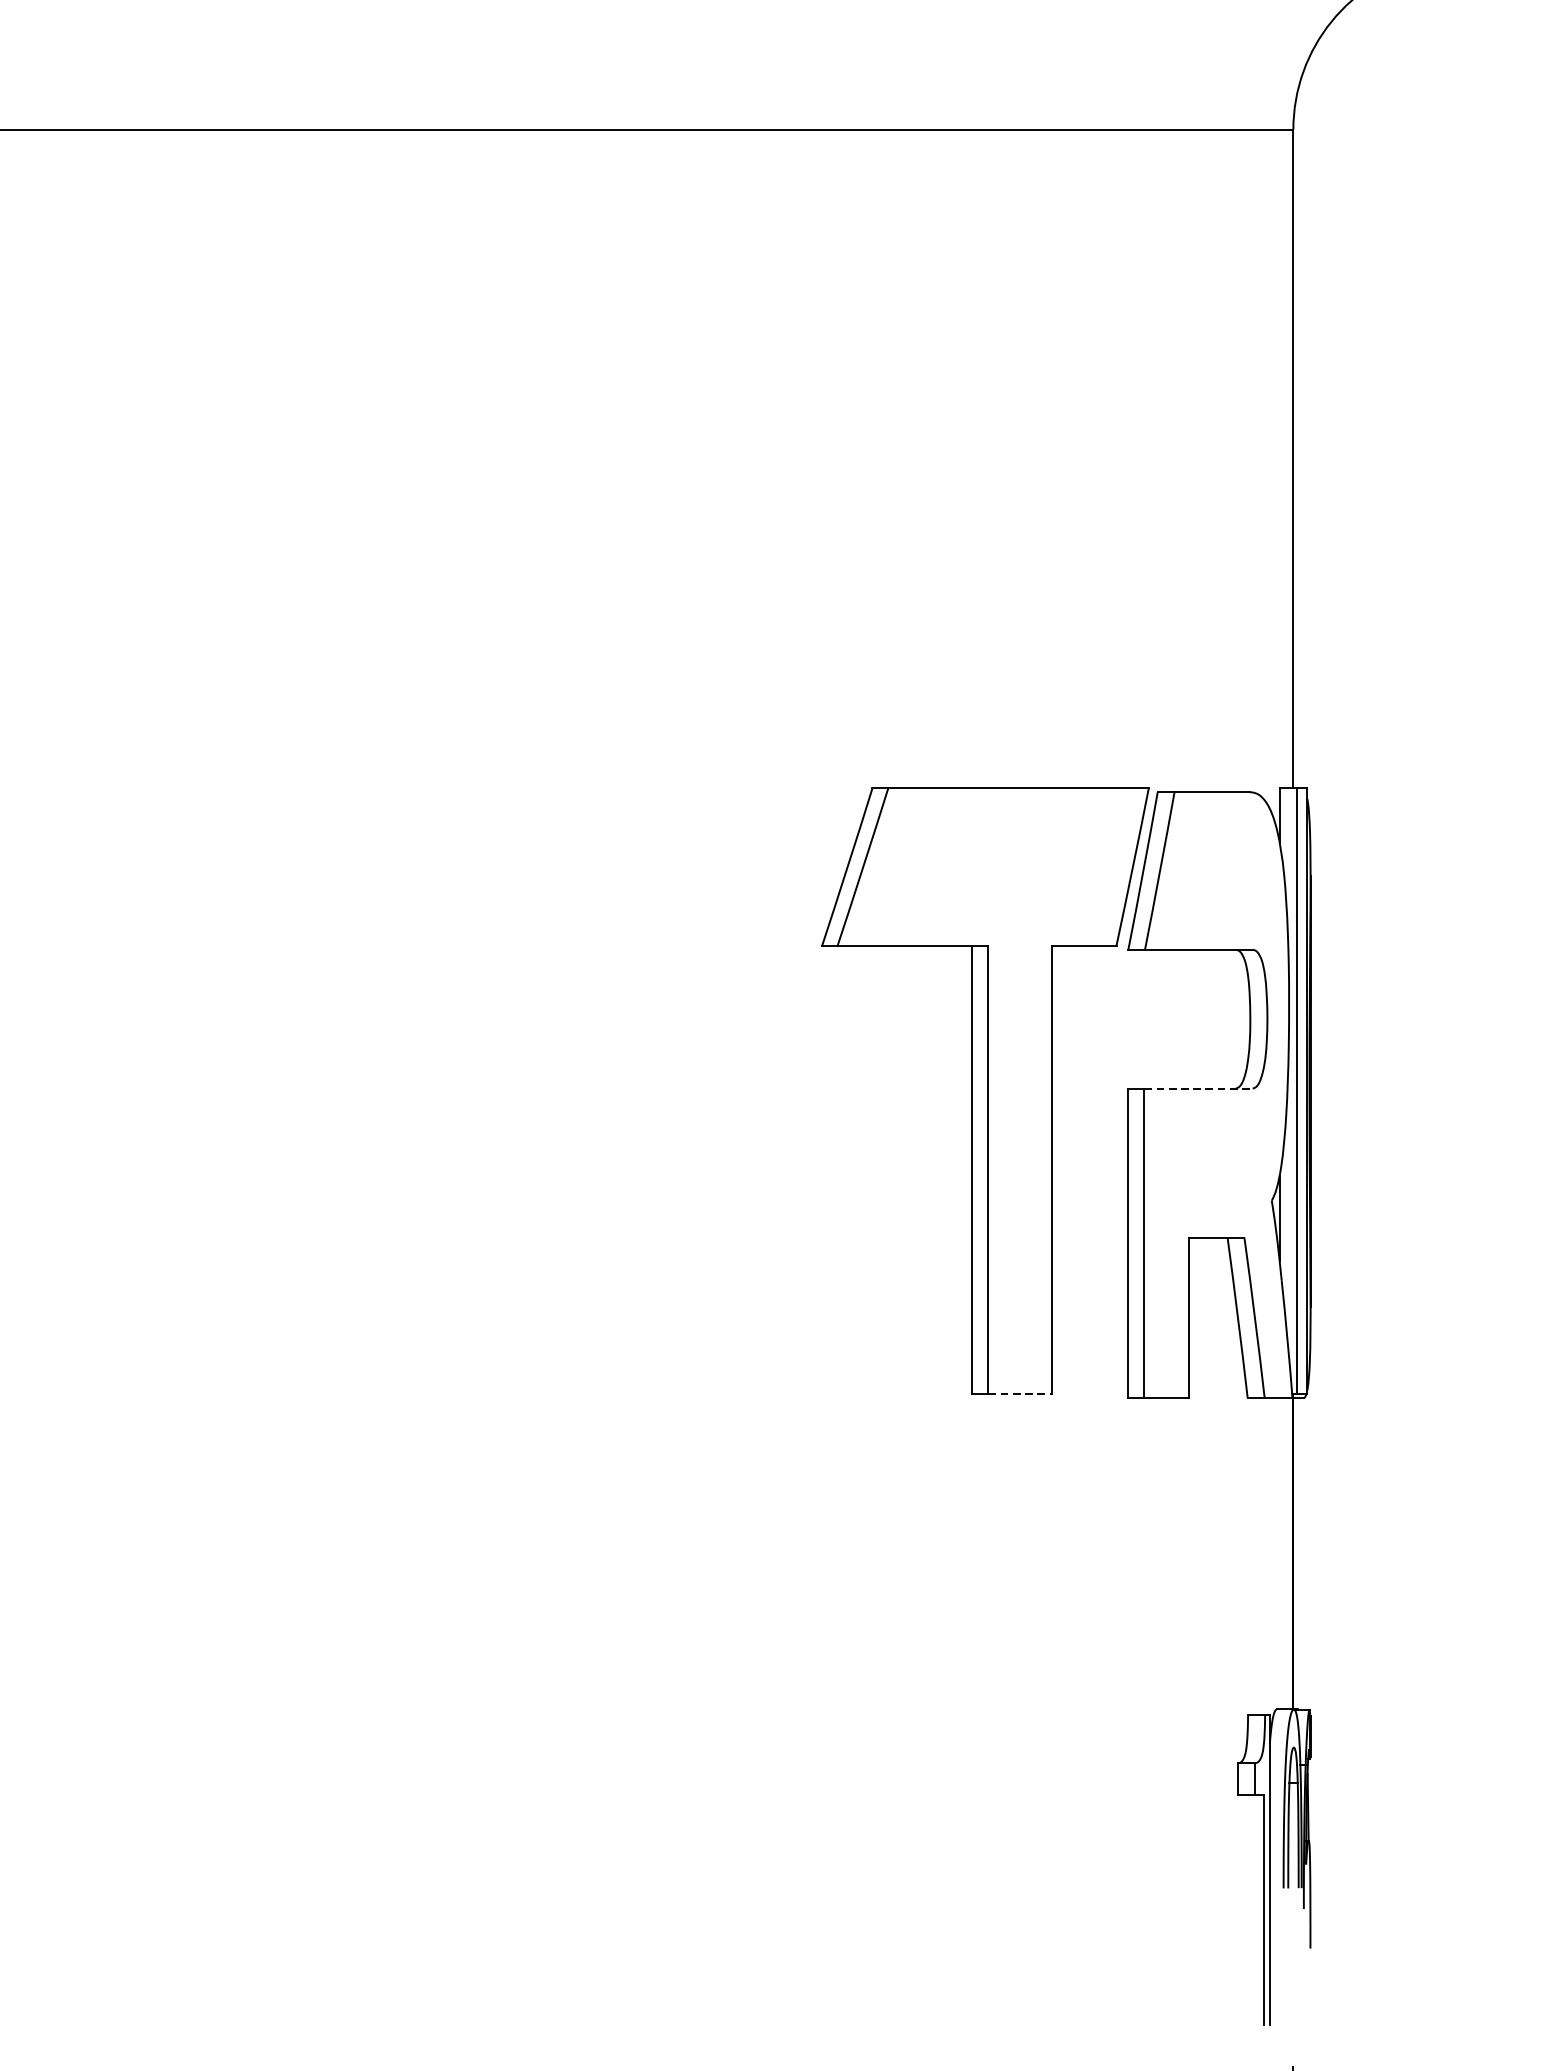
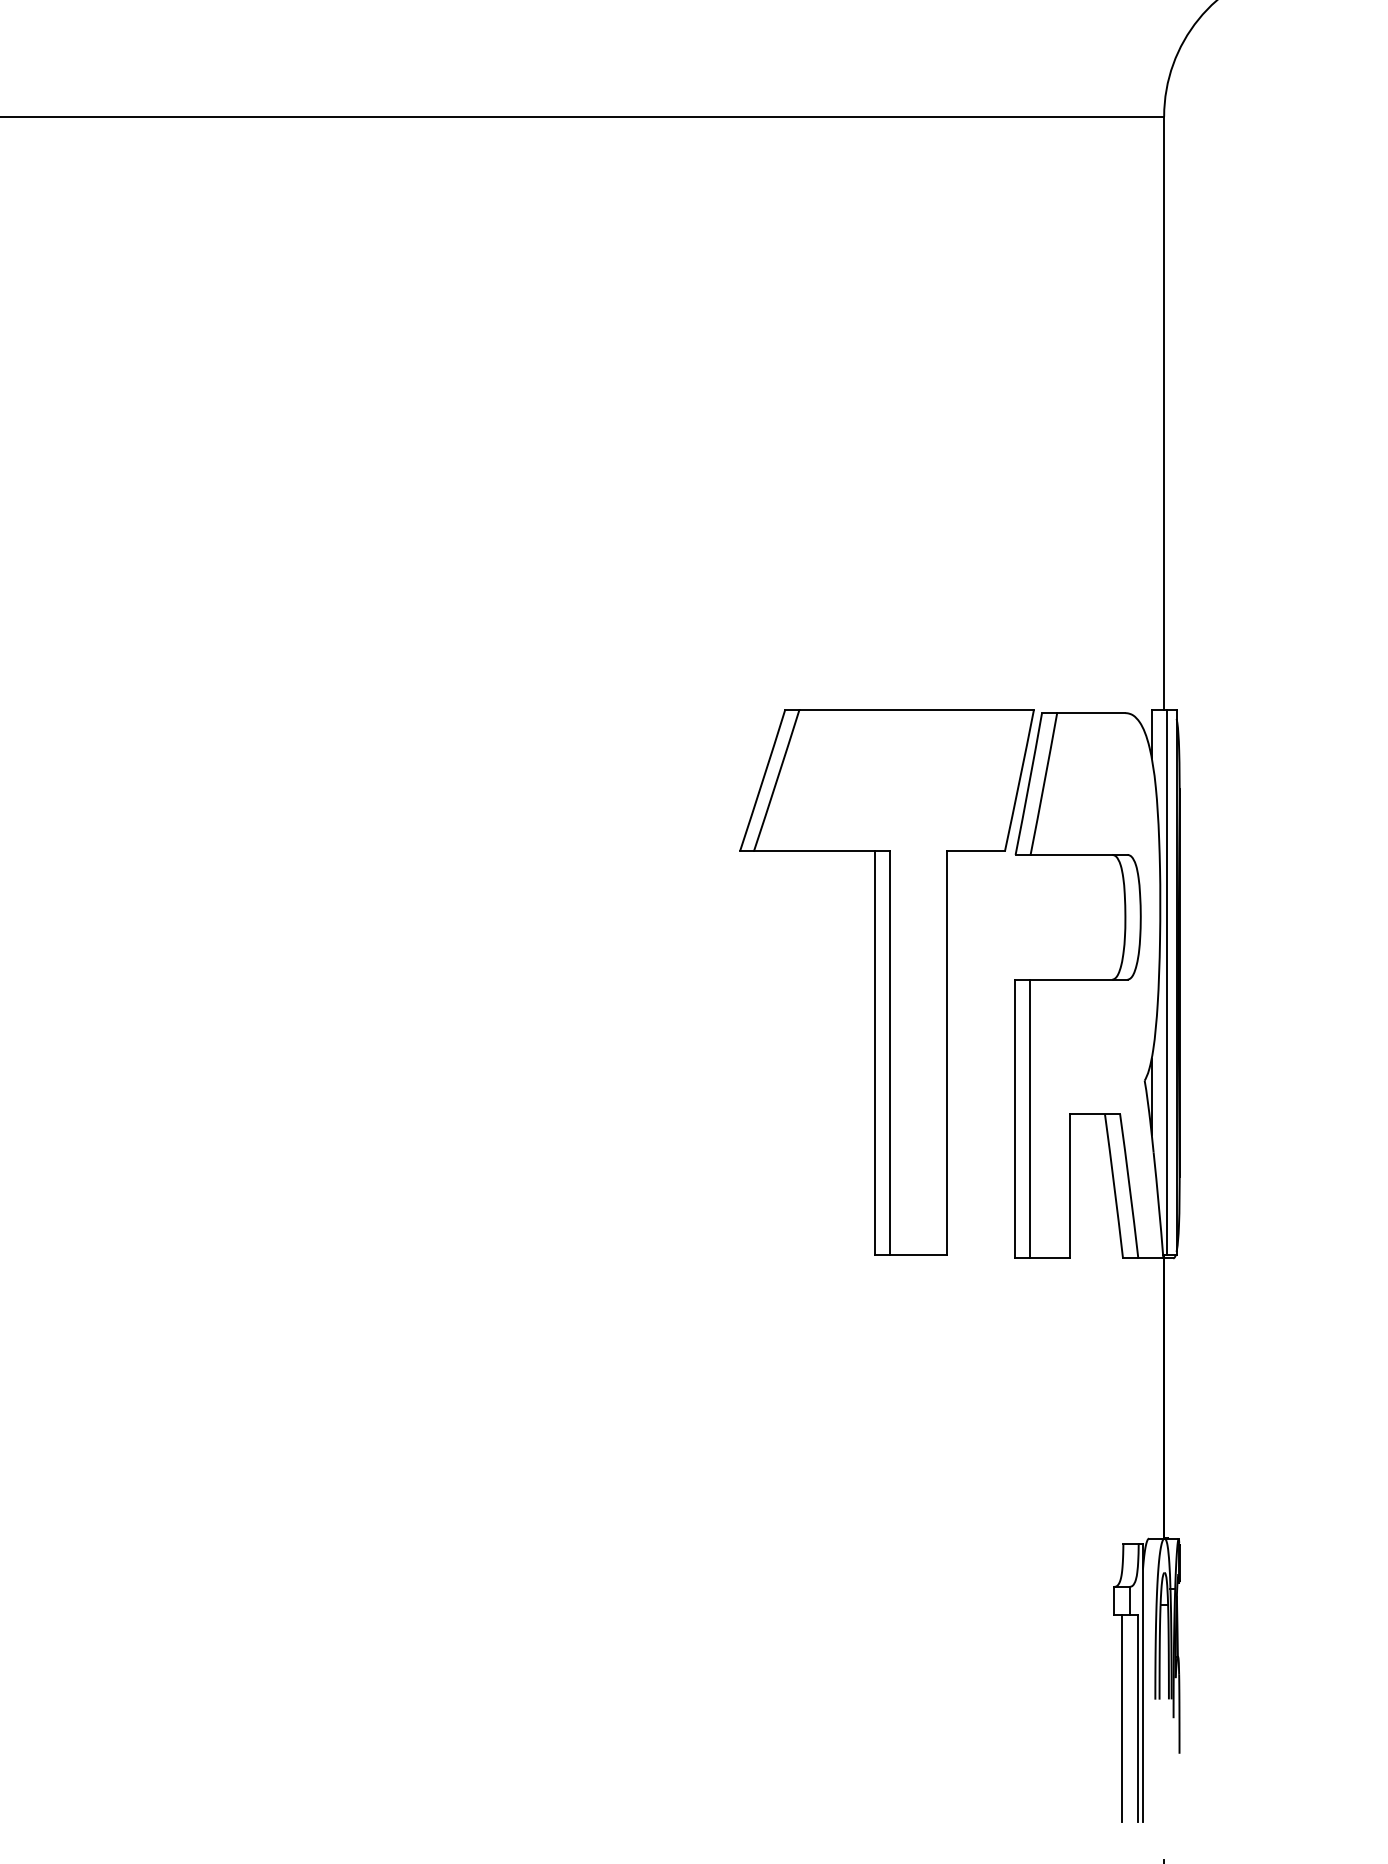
line: (1198, 1088) -> (1078, 979), dashed -> solid
line: (1020, 1393) -> (918, 1254), dashed -> solid
line: (1247, 1909) -> (1122, 1718), added

